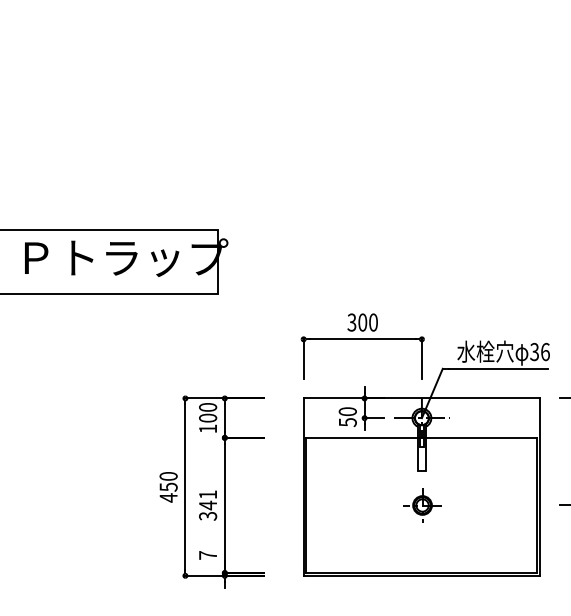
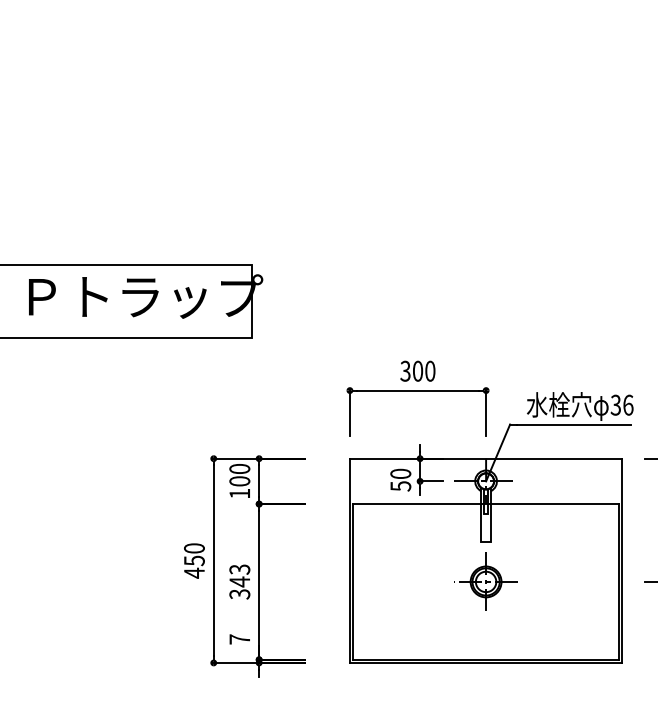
text: (208, 494) -> (240, 569), 341 -> 343
part: (423, 505) -> (487, 581), size x1.43

